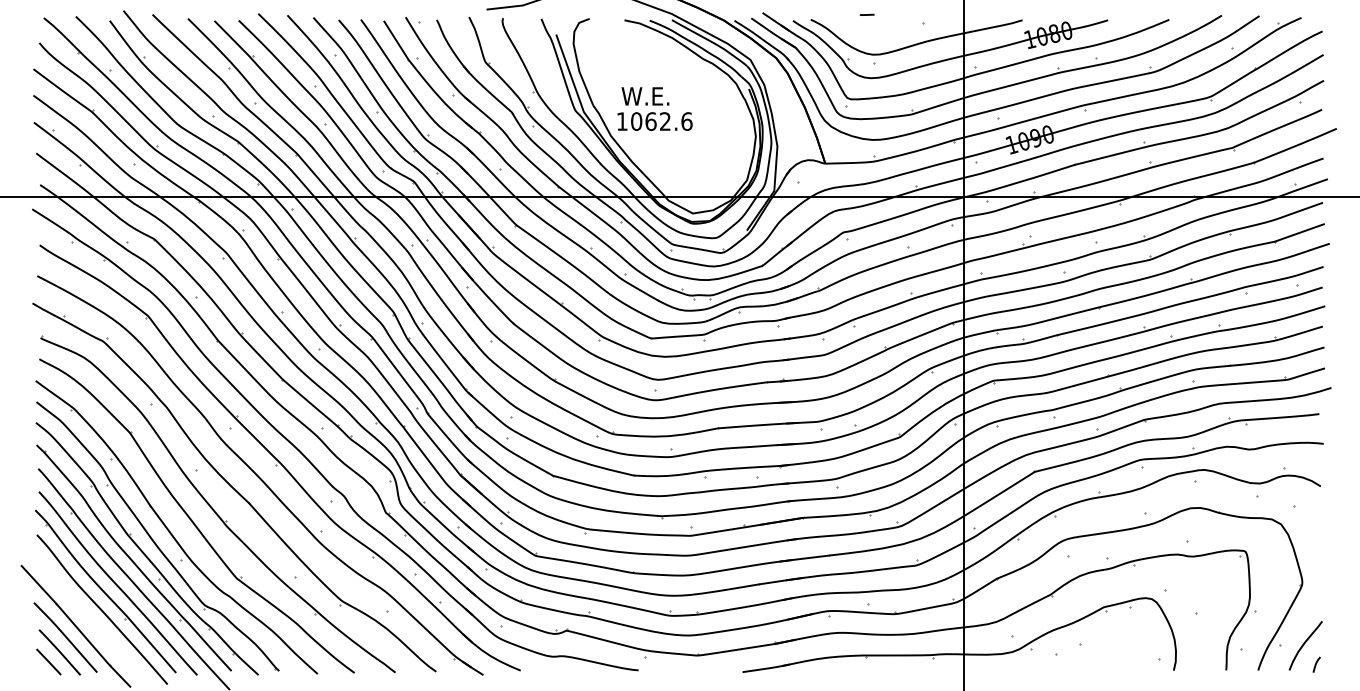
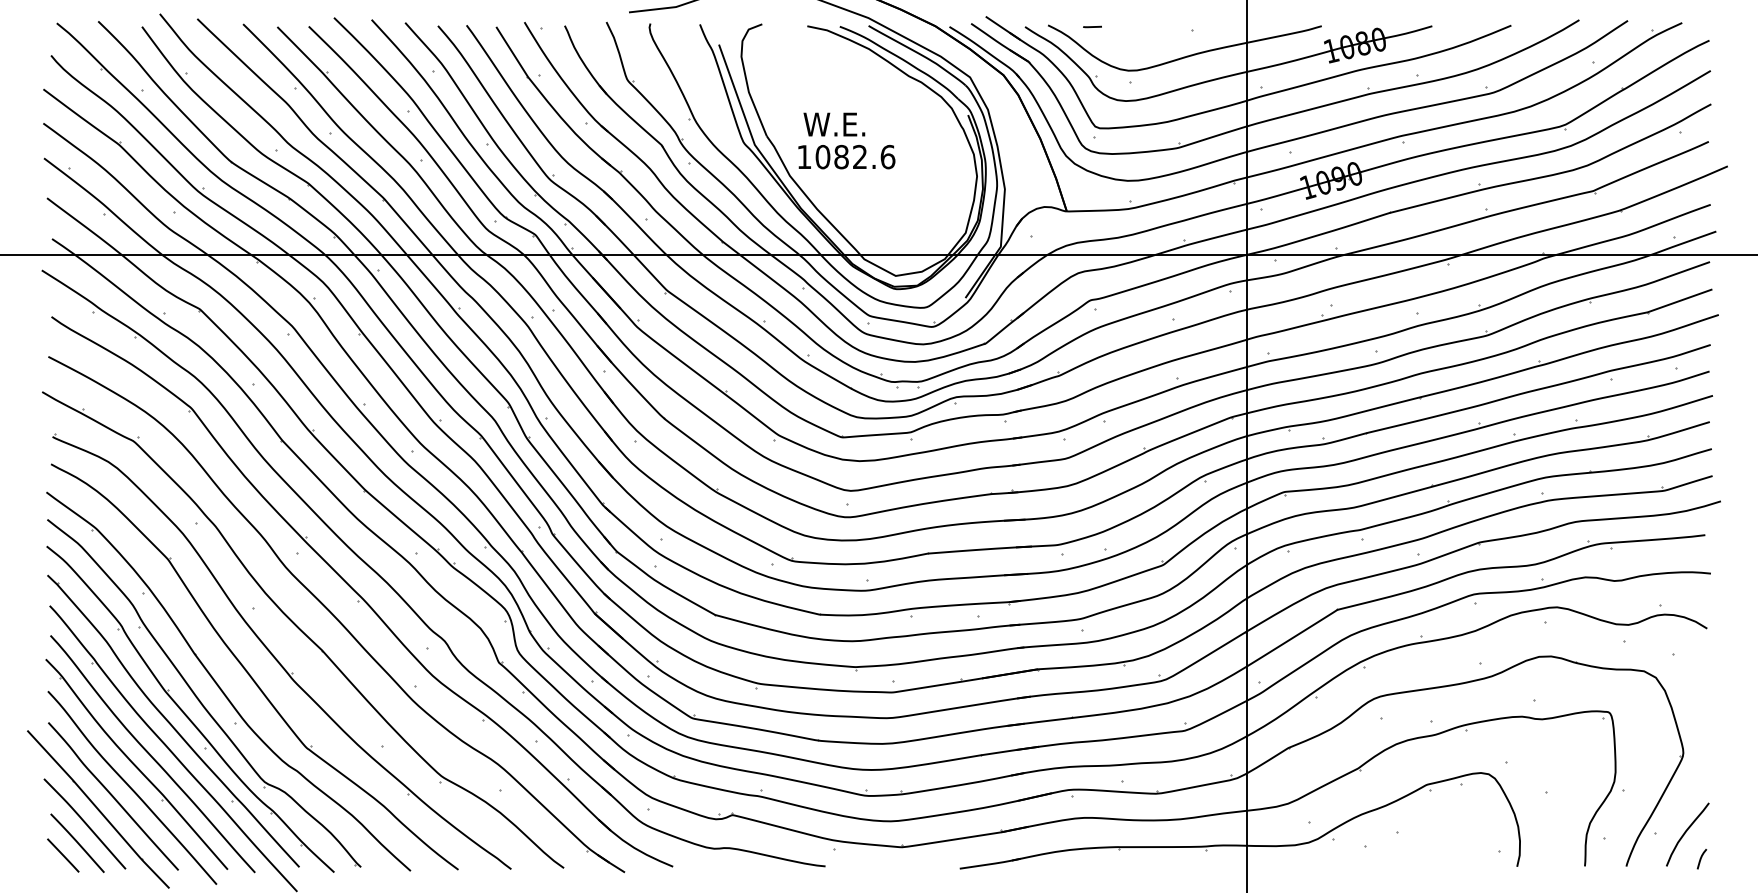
line: (866, 14) -> (1091, 26), moved
text: (650, 121) -> (840, 157), 1062.6 -> 1082.6
curve: (87, 615) -> (113, 795), added

